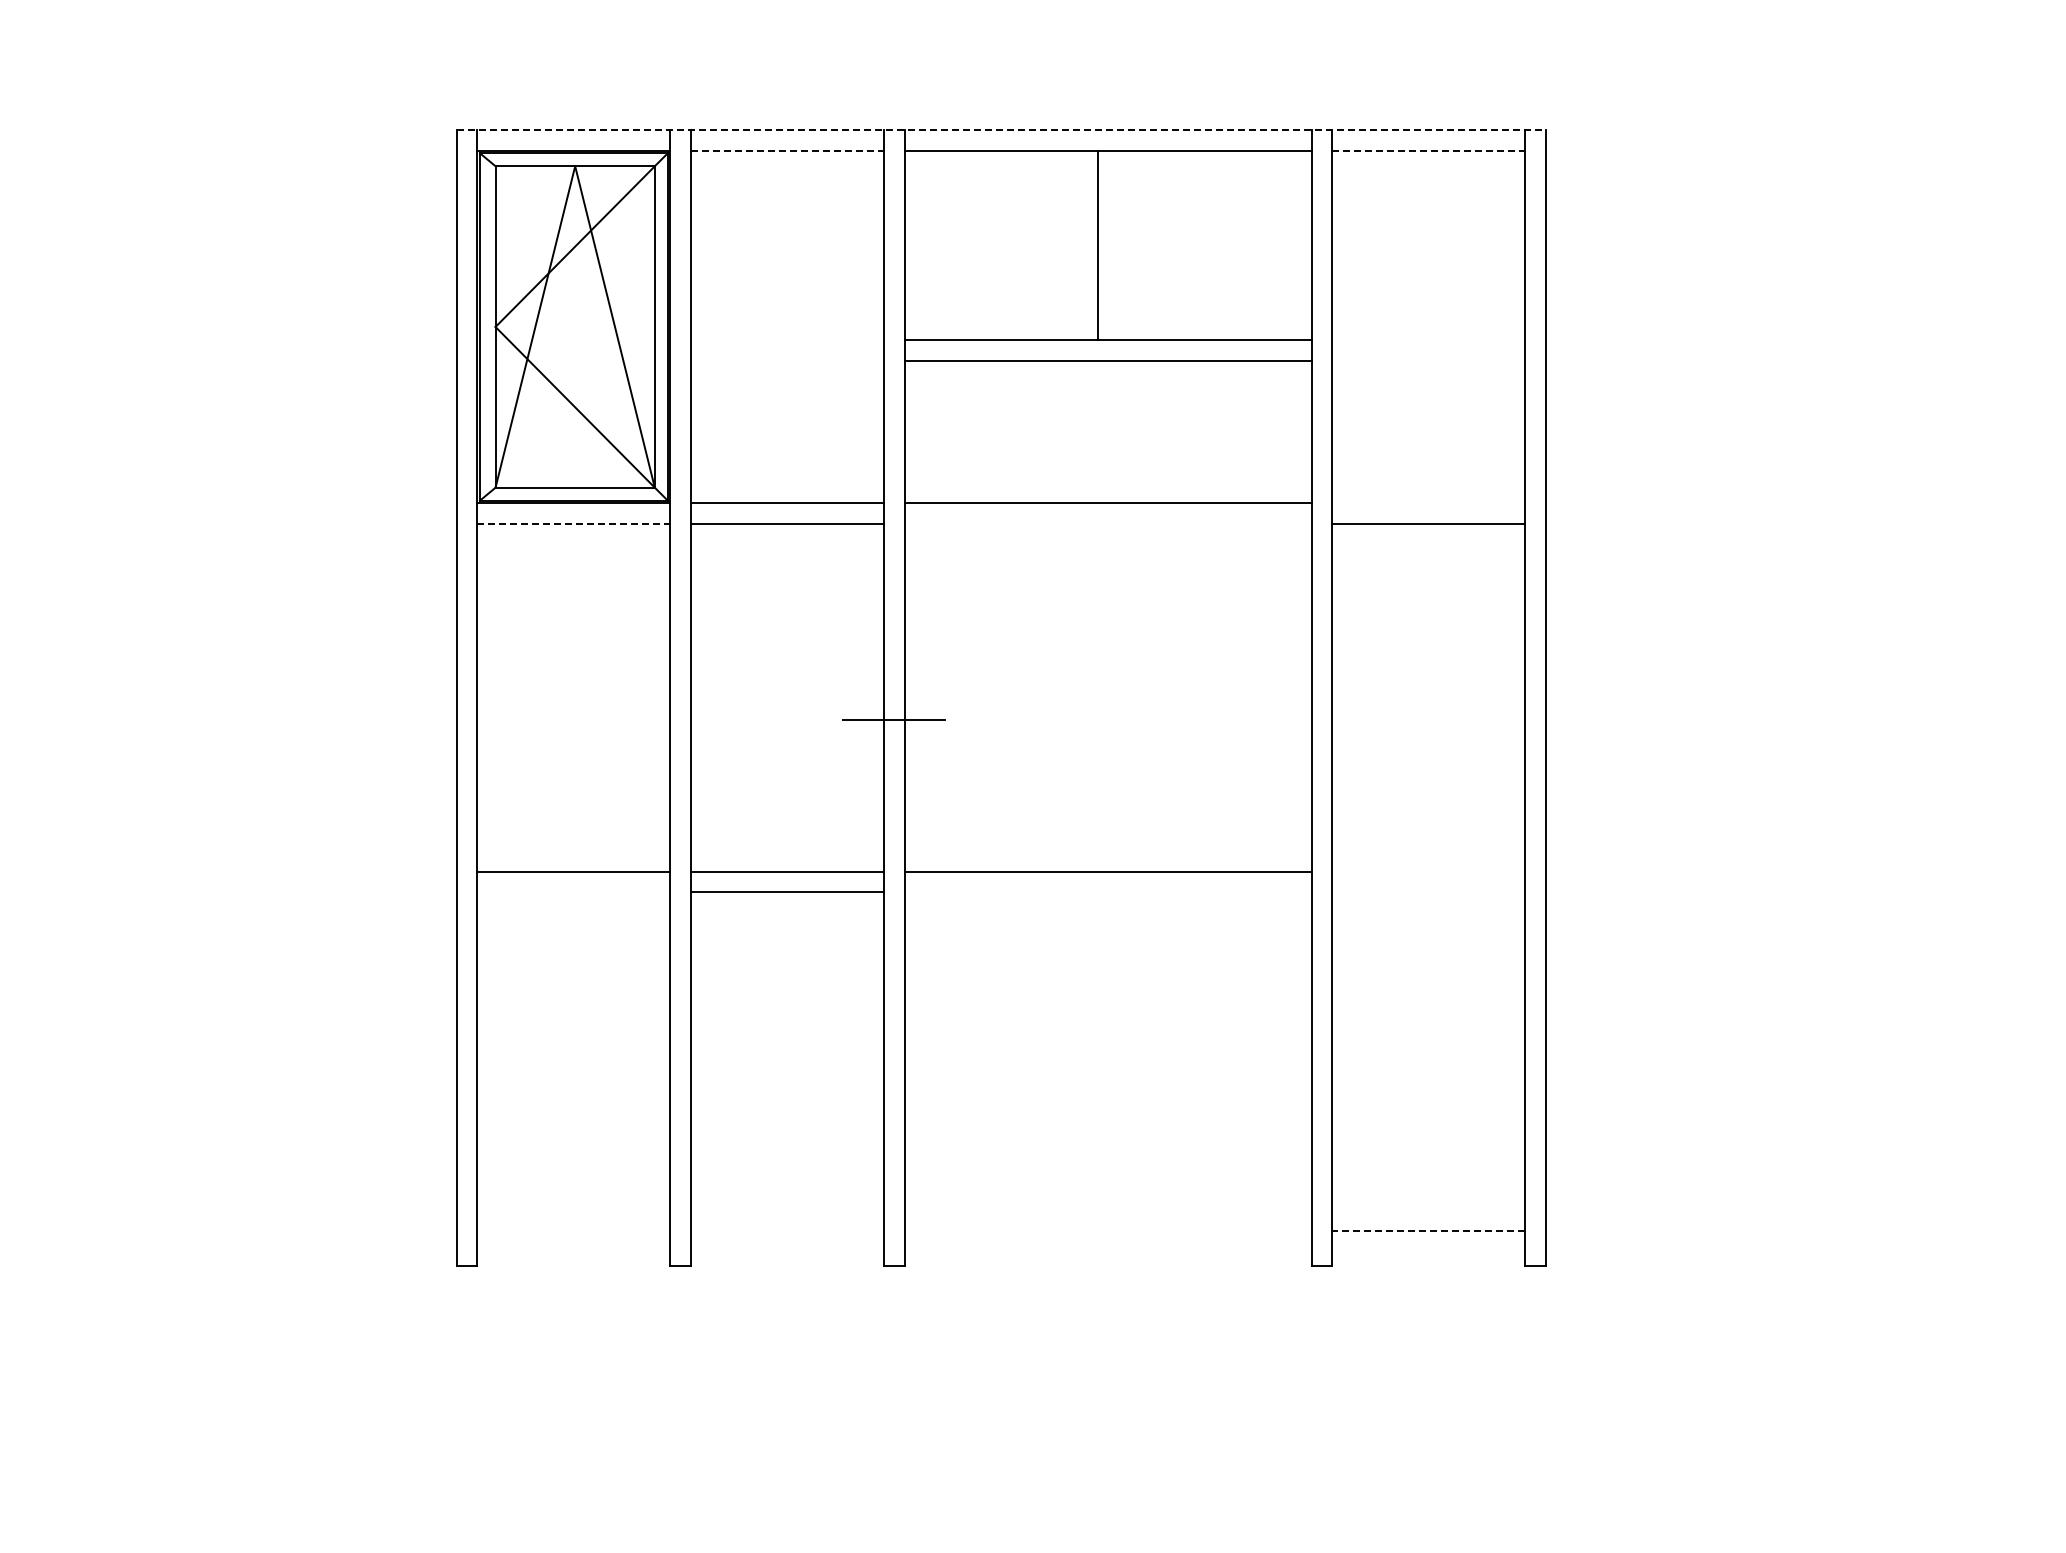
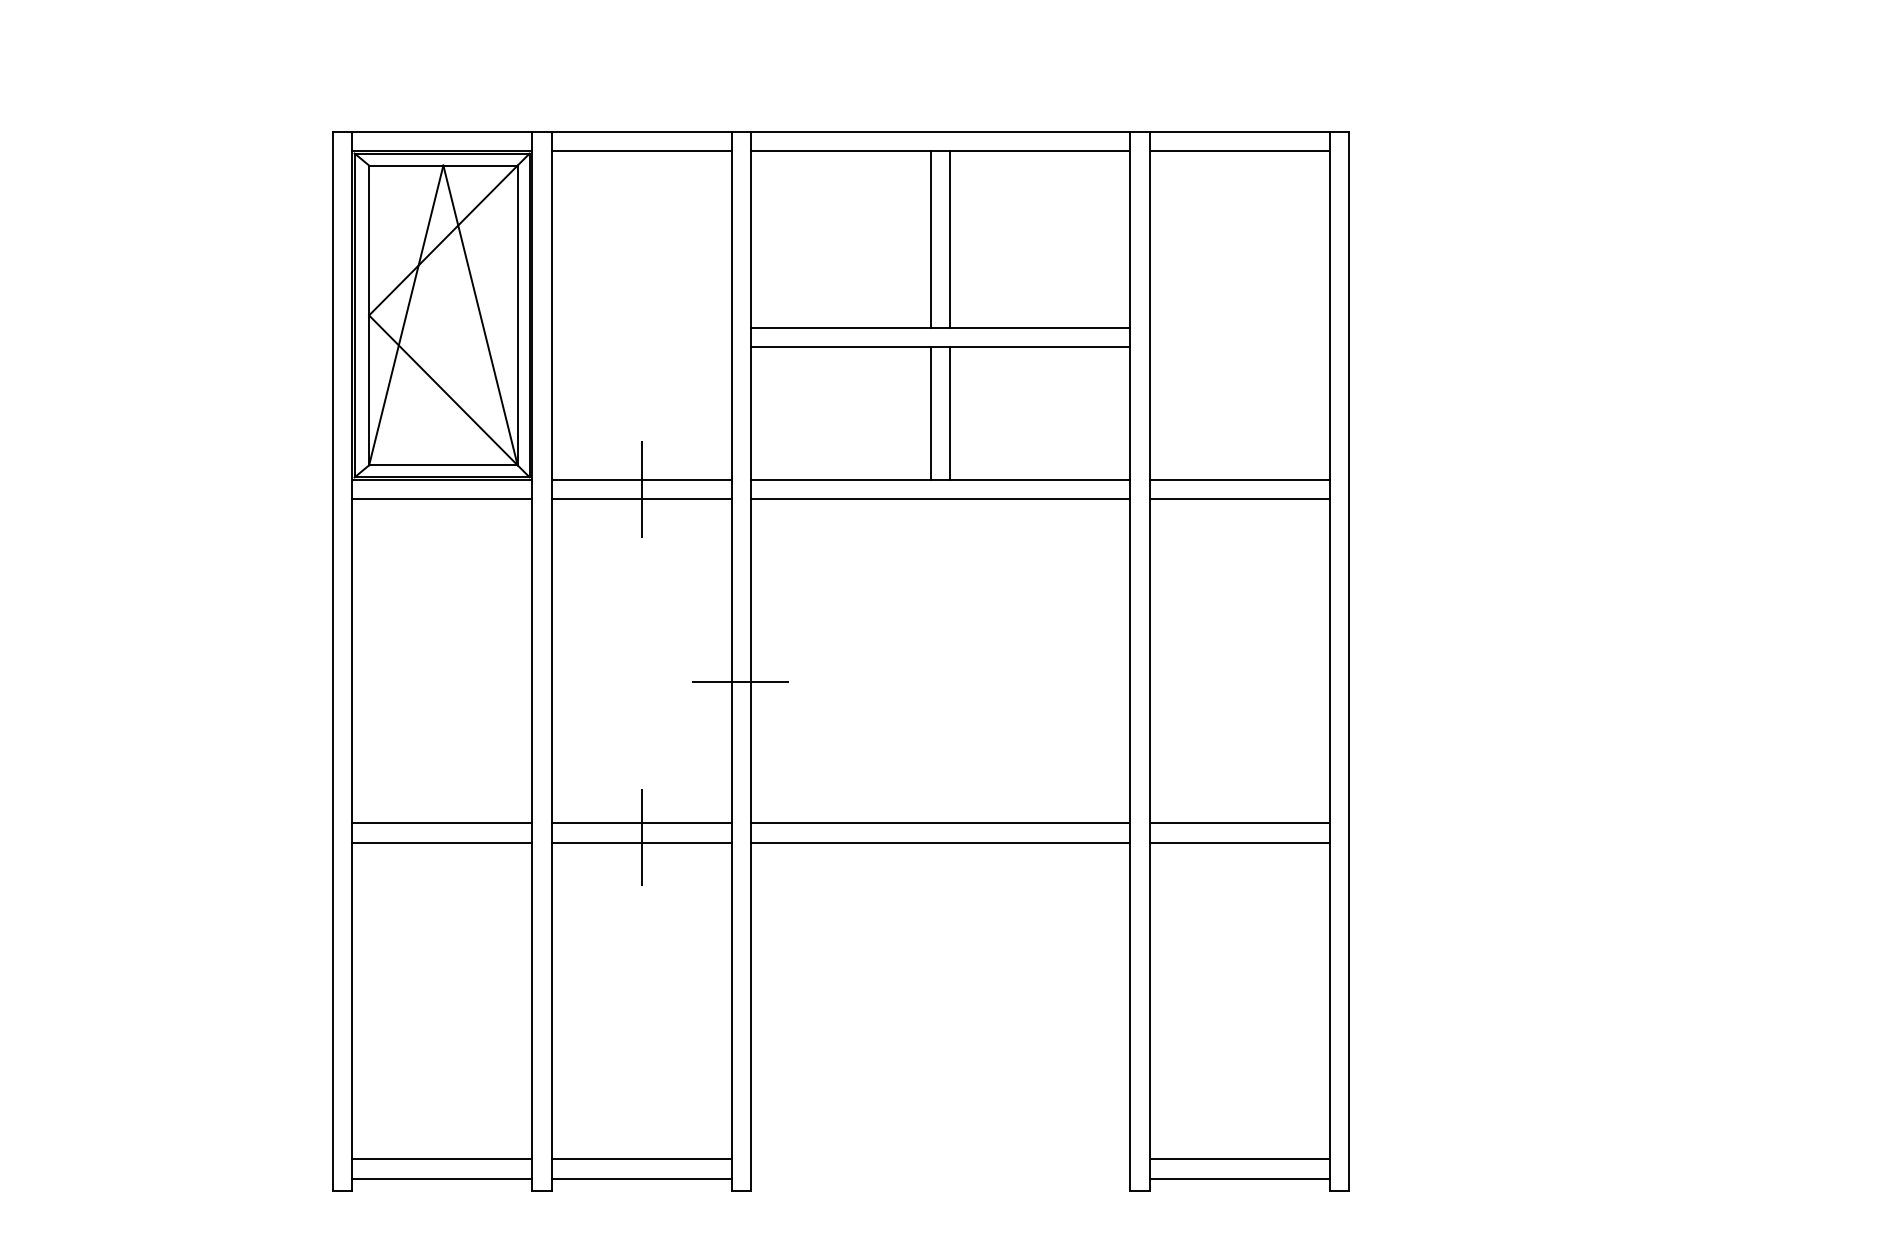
line: (1001, 129) -> (841, 131), dashed -> solid
line: (788, 150) -> (642, 150), dashed -> solid
line: (1429, 150) -> (1240, 150), dashed -> solid
line: (1118, 245) -> (950, 239), added
line: (1097, 431) -> (930, 412), added
line: (1118, 431) -> (950, 412), added
line: (1428, 503) -> (1239, 480), added
line: (787, 513) -> (641, 489), added
line: (574, 524) -> (442, 499), dashed -> solid
line: (1107, 524) -> (939, 499), added
line: (1428, 871) -> (1239, 823), added
line: (787, 886) -> (641, 837), added
line: (573, 892) -> (441, 842), added
line: (1107, 892) -> (939, 842), added
line: (1428, 892) -> (1239, 842), added
line: (573, 1231) -> (441, 1159), added
line: (787, 1231) -> (641, 1159), added
line: (1428, 1231) -> (1239, 1159), dashed -> solid
line: (573, 1252) -> (441, 1178), added
line: (787, 1252) -> (641, 1178), added
line: (1428, 1252) -> (1239, 1178), added

